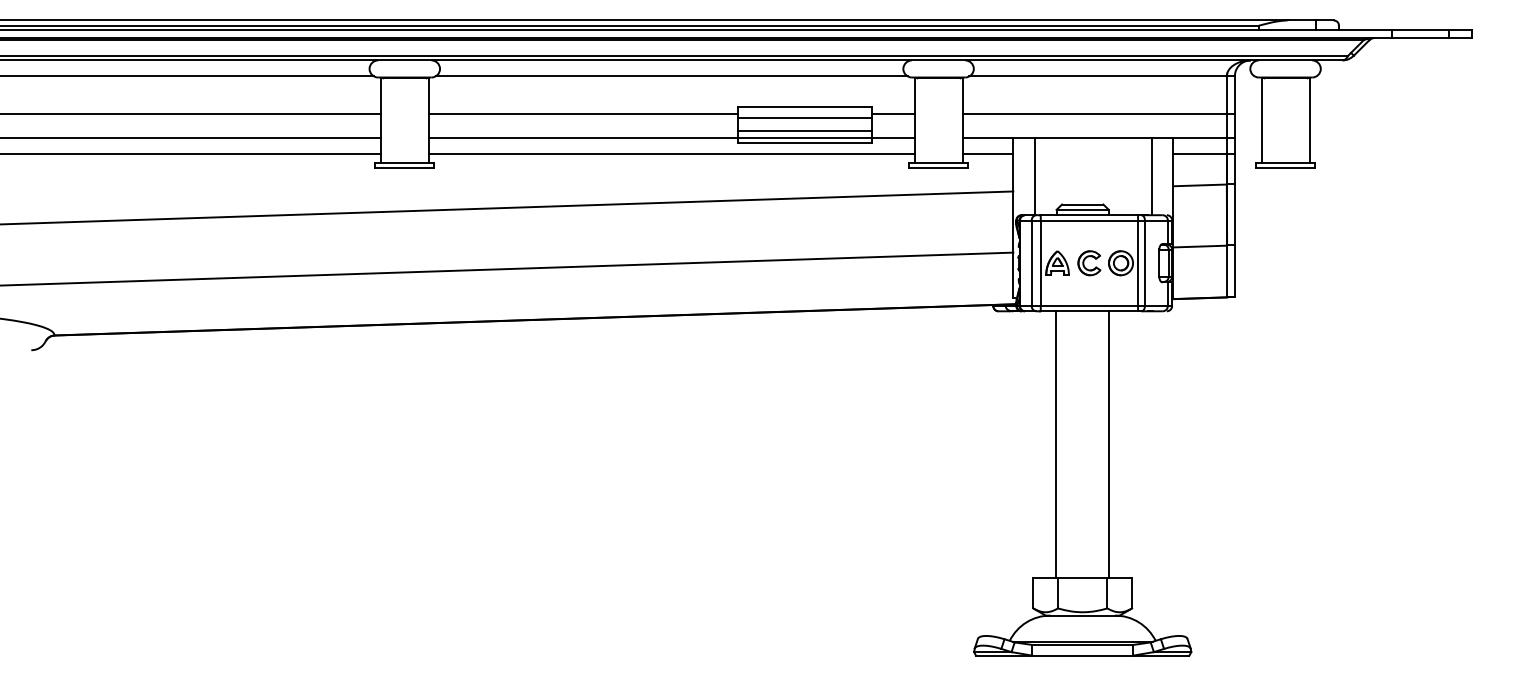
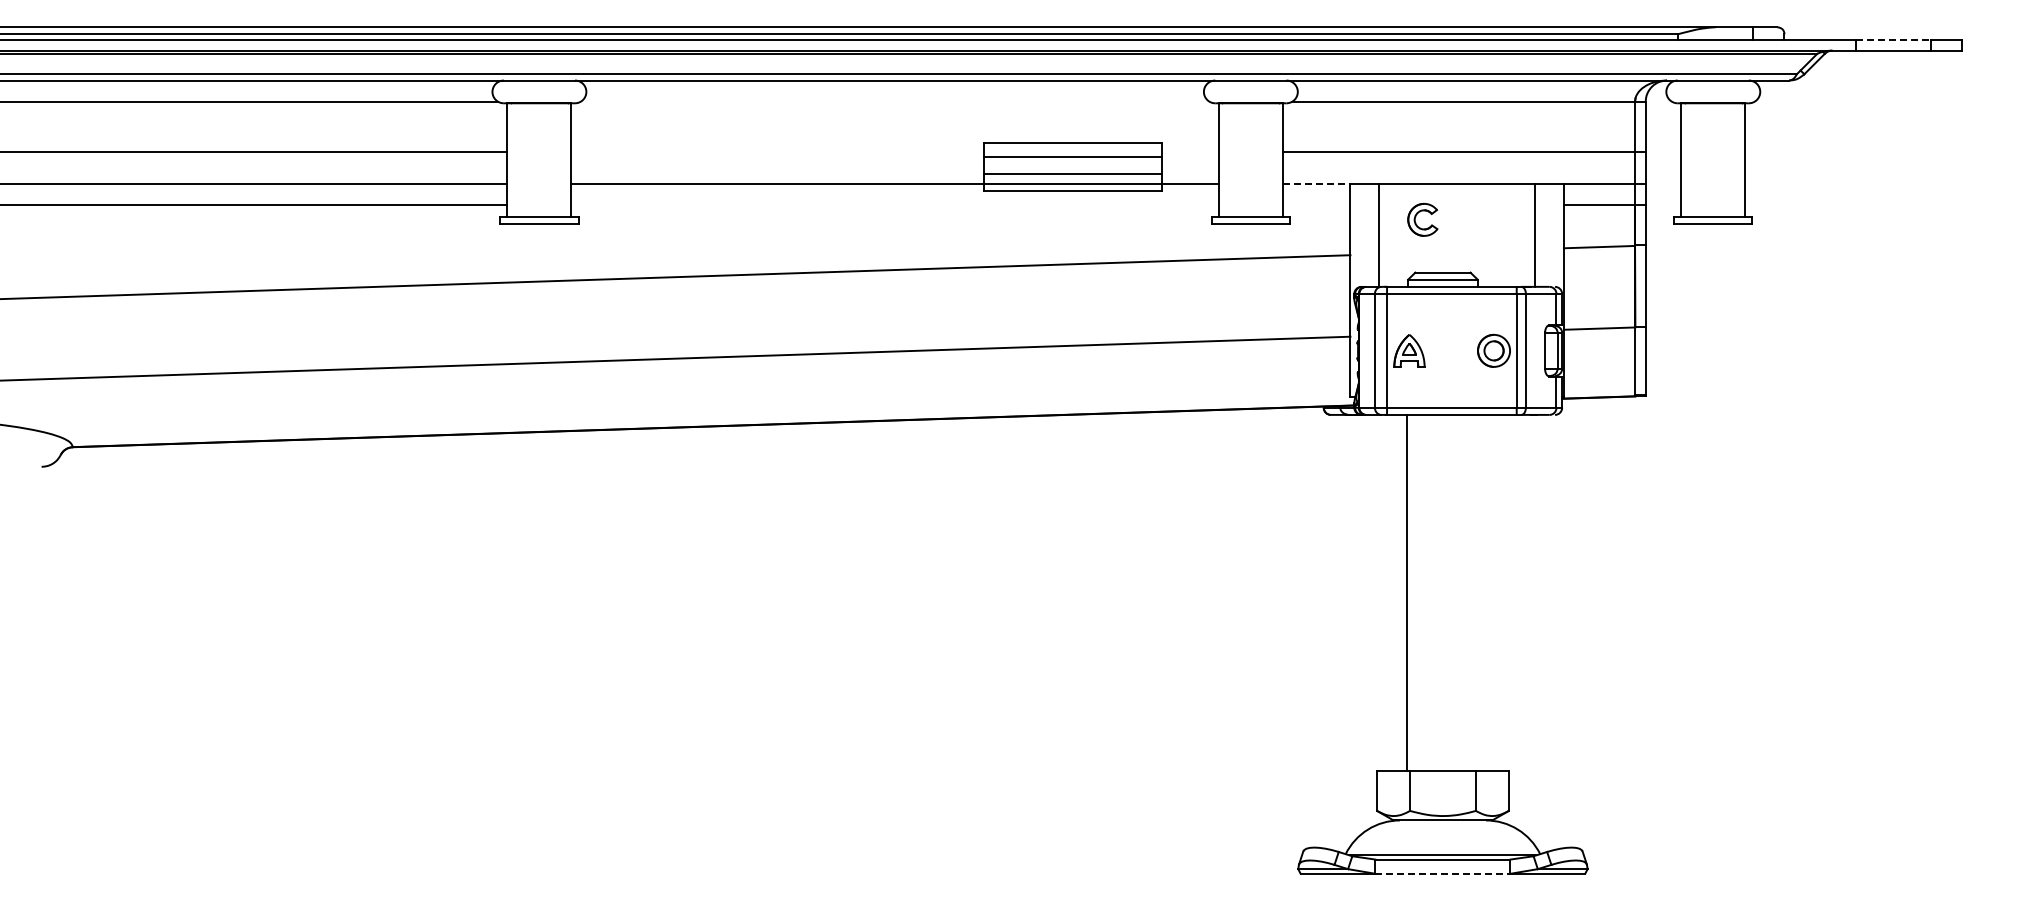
line: (1420, 29) -> (1893, 39), solid -> dashed
line: (671, 76) -> (894, 101), removed
line: (583, 113) -> (777, 151), removed
line: (892, 113) -> (1189, 151), removed
line: (987, 137) -> (1316, 183), solid -> dashed
line: (671, 154) -> (894, 205), removed
line: (987, 154) -> (1316, 205), removed
part: (1084, 260) -> (1416, 216), moved
line: (1109, 444) -> (1478, 592), removed
line: (1082, 655) -> (1442, 873), solid -> dashed

